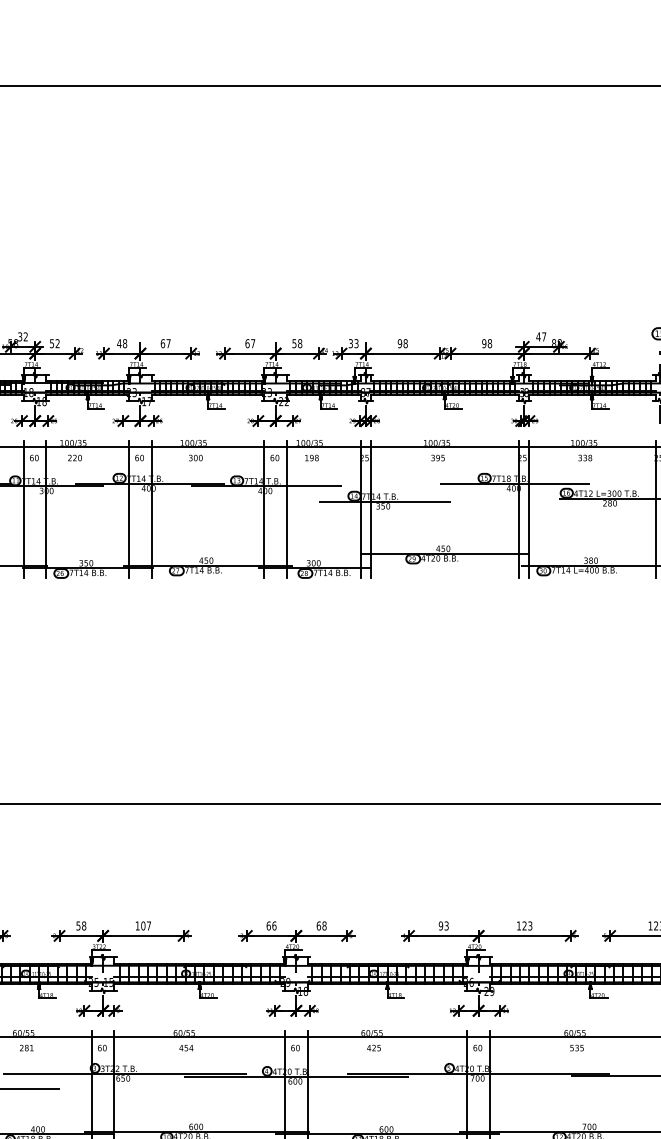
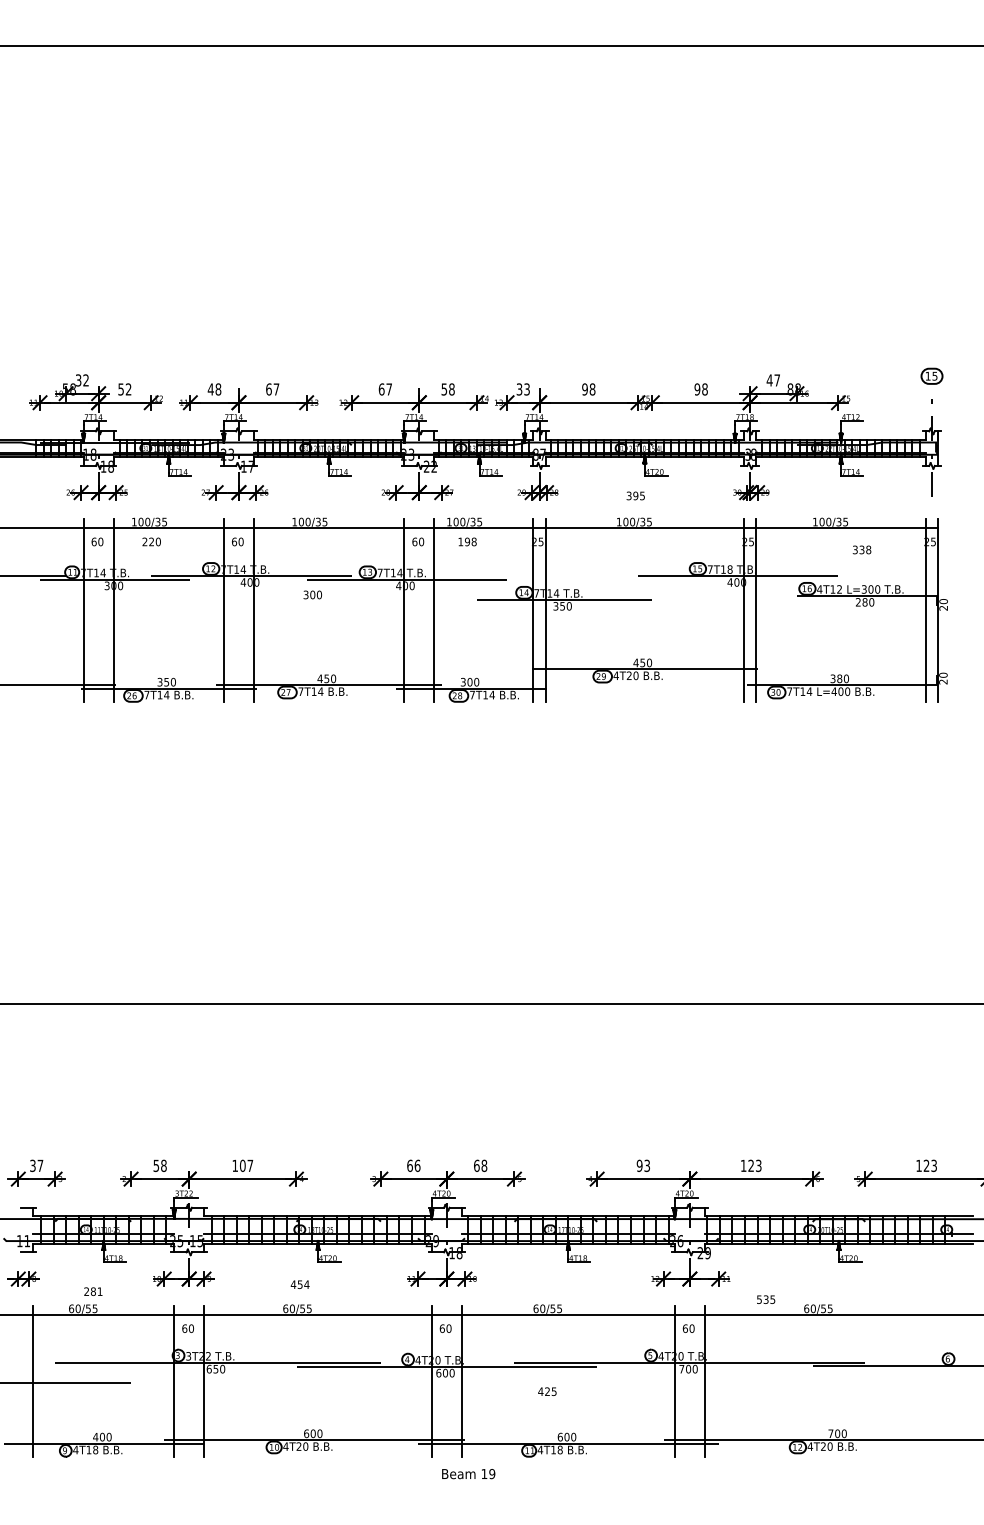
text: (195, 457) -> (312, 594), moved
text: (437, 457) -> (635, 495), moved
text: (584, 457) -> (861, 549), moved
text: (26, 1047) -> (93, 1291), moved
text: (185, 1047) -> (299, 1284), moved
text: (374, 1047) -> (547, 1391), moved
text: (577, 1047) -> (766, 1299), moved

